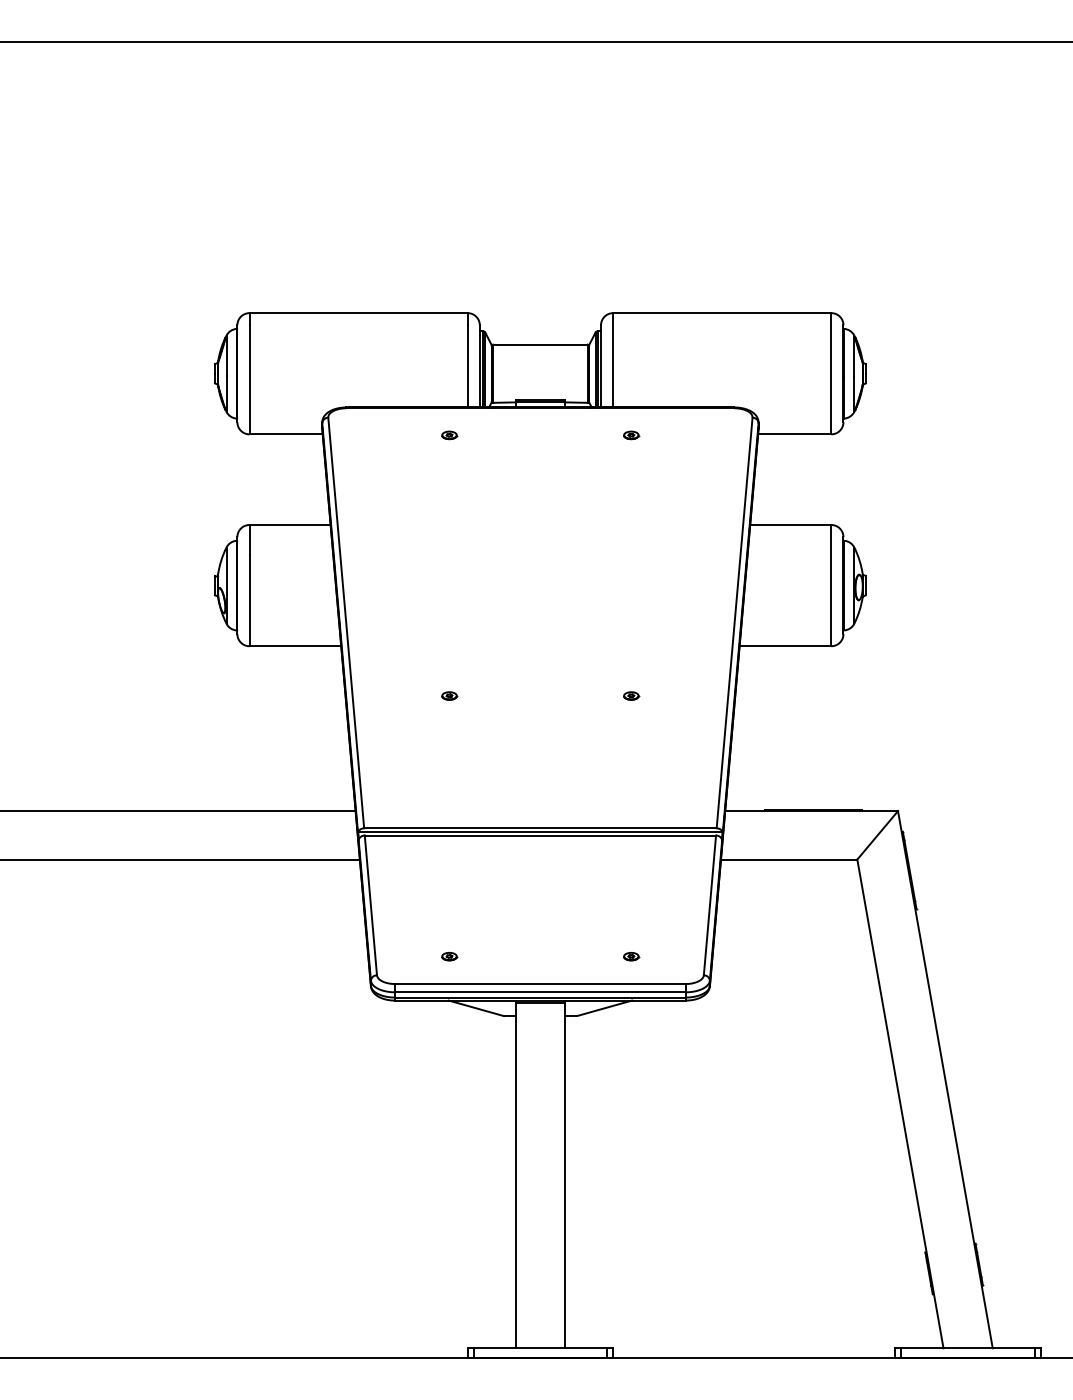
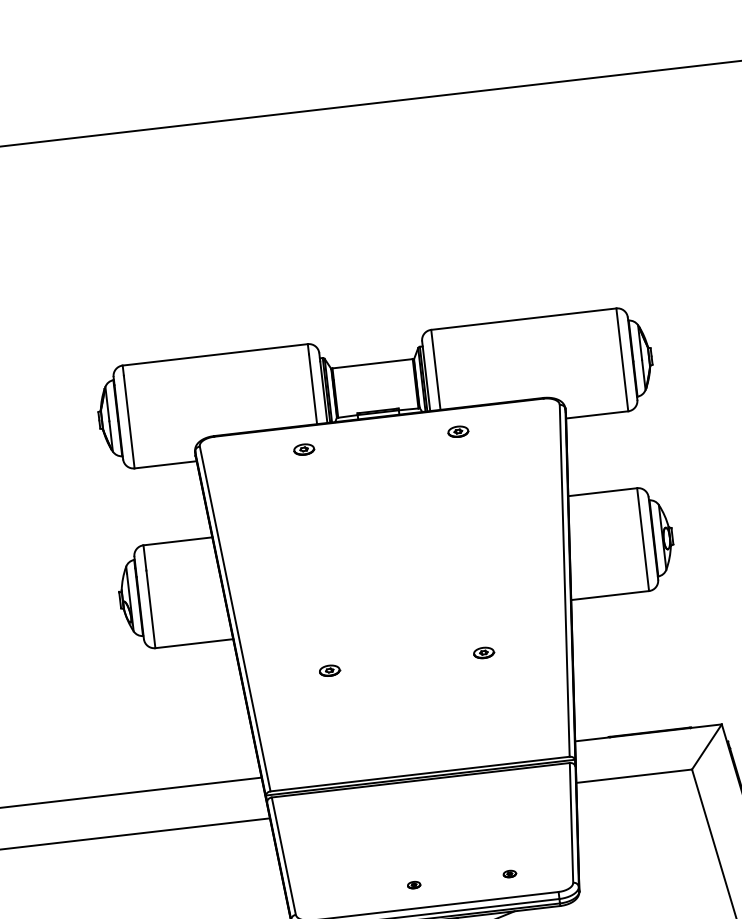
part: (449, 435) -> (304, 449), size x1.6
part: (631, 435) -> (458, 431), size x1.6
part: (449, 695) -> (329, 670), size x1.6
part: (631, 695) -> (484, 652), size x1.6
part: (449, 956) -> (414, 885), moved

